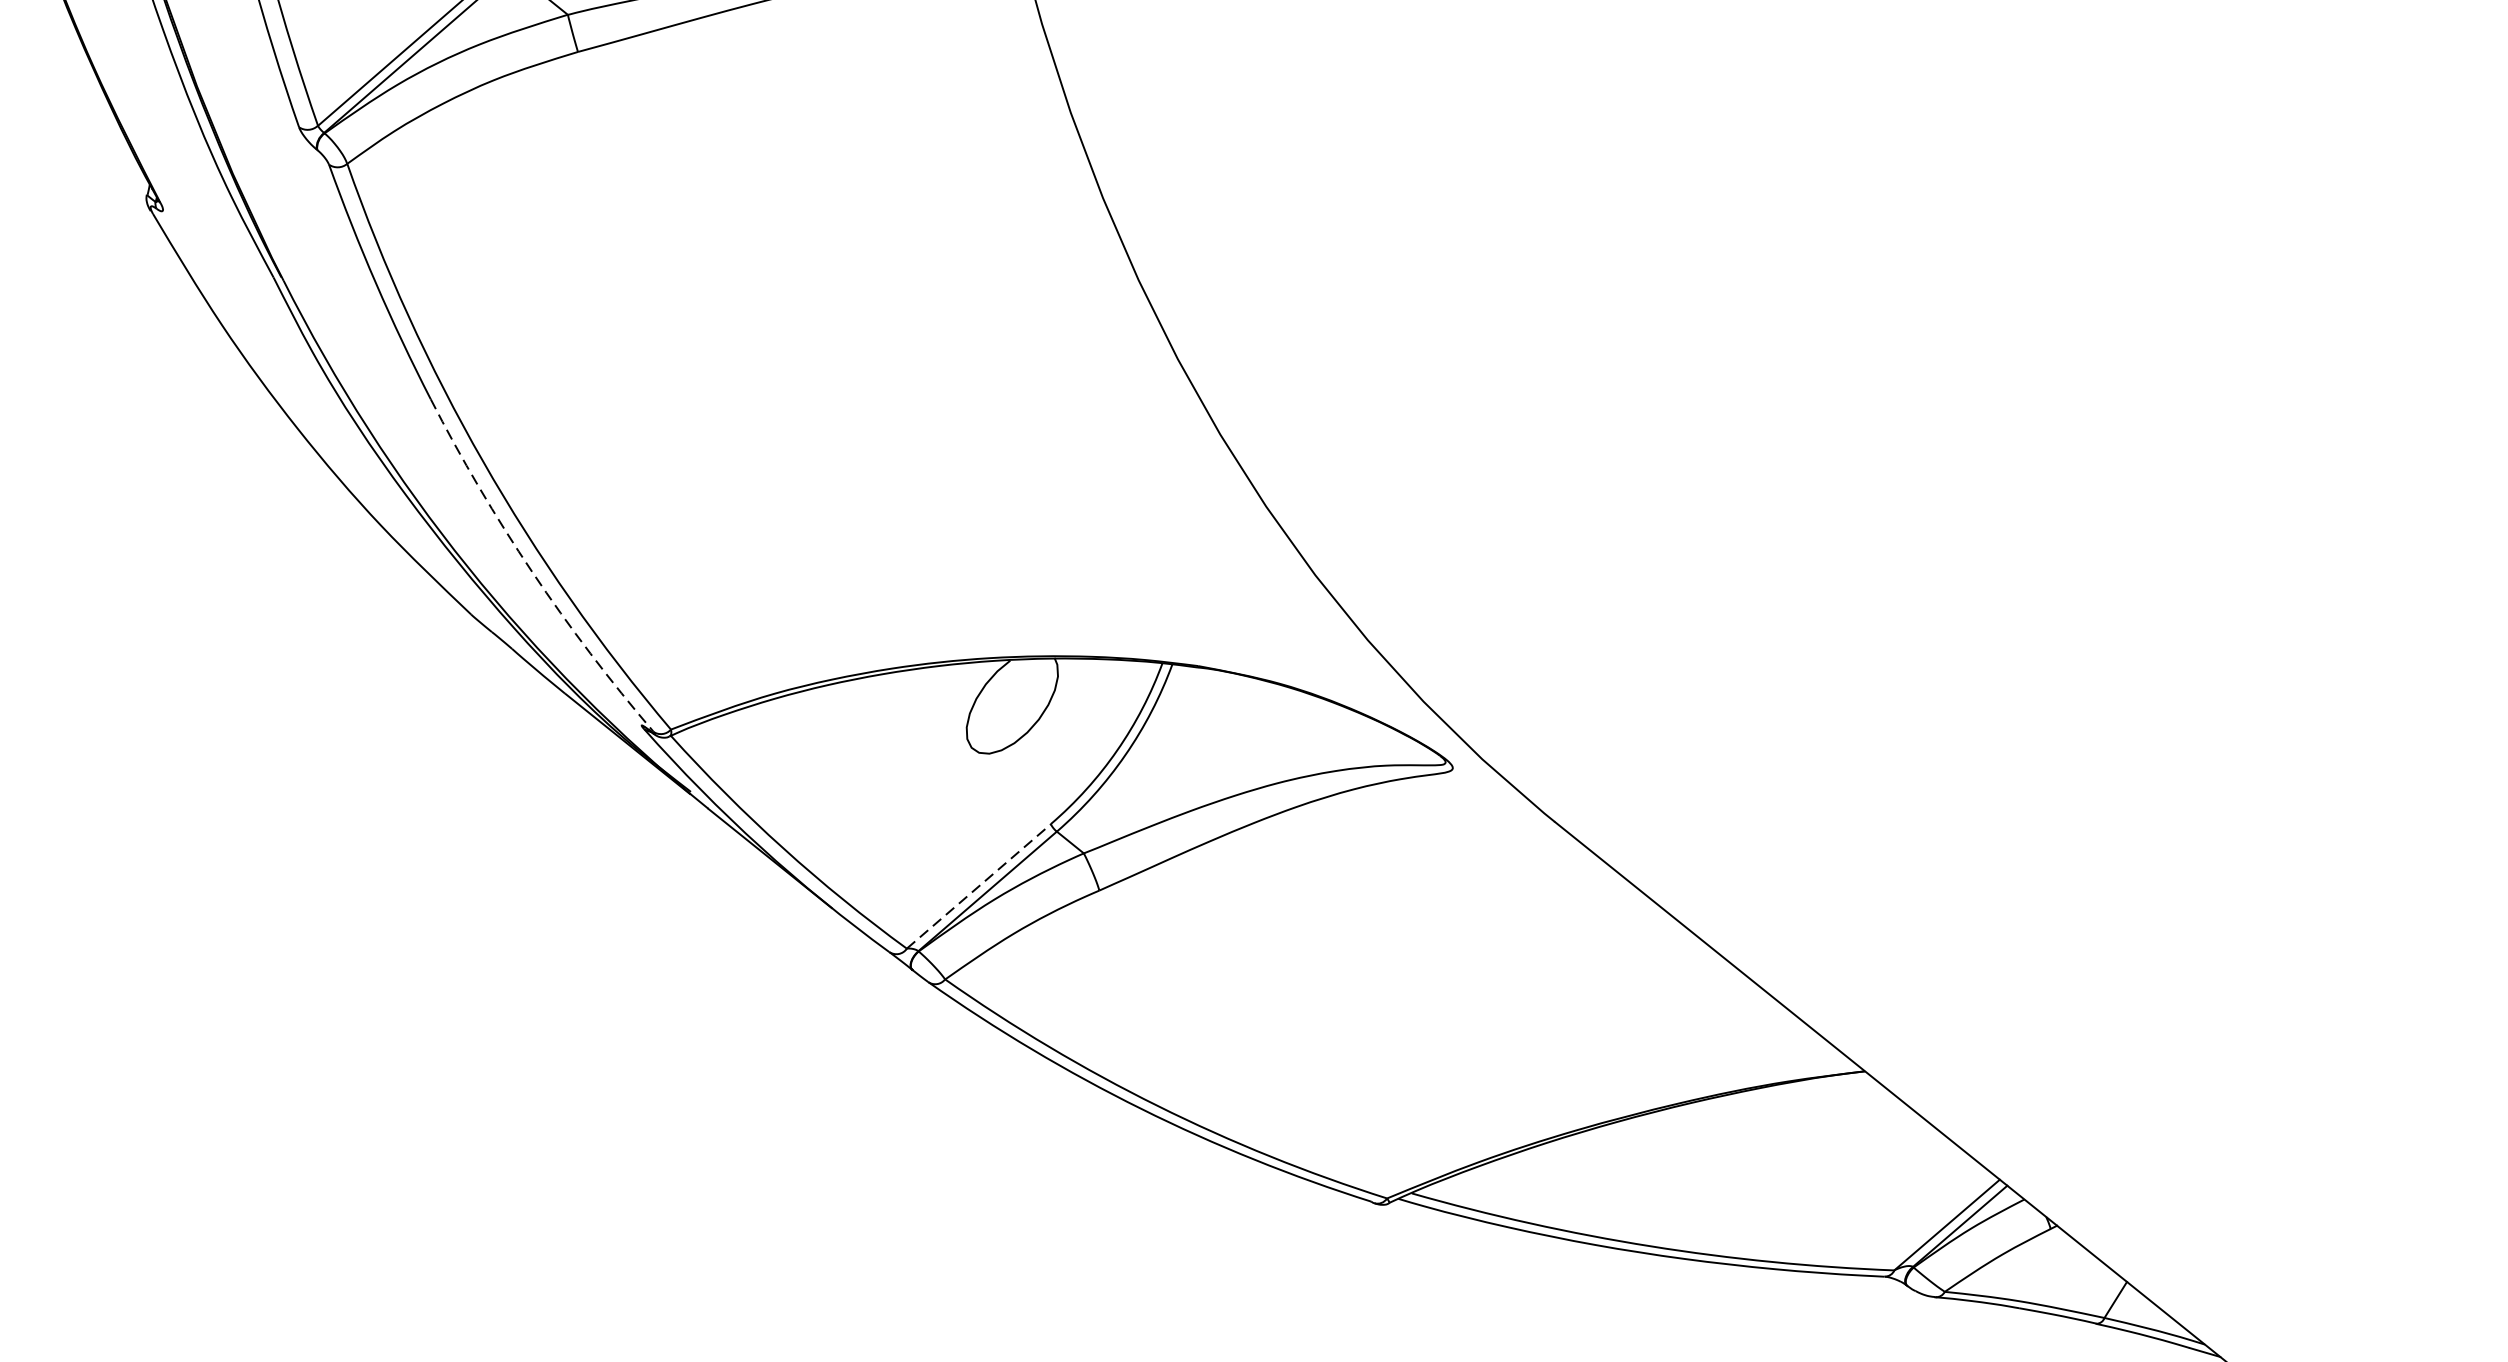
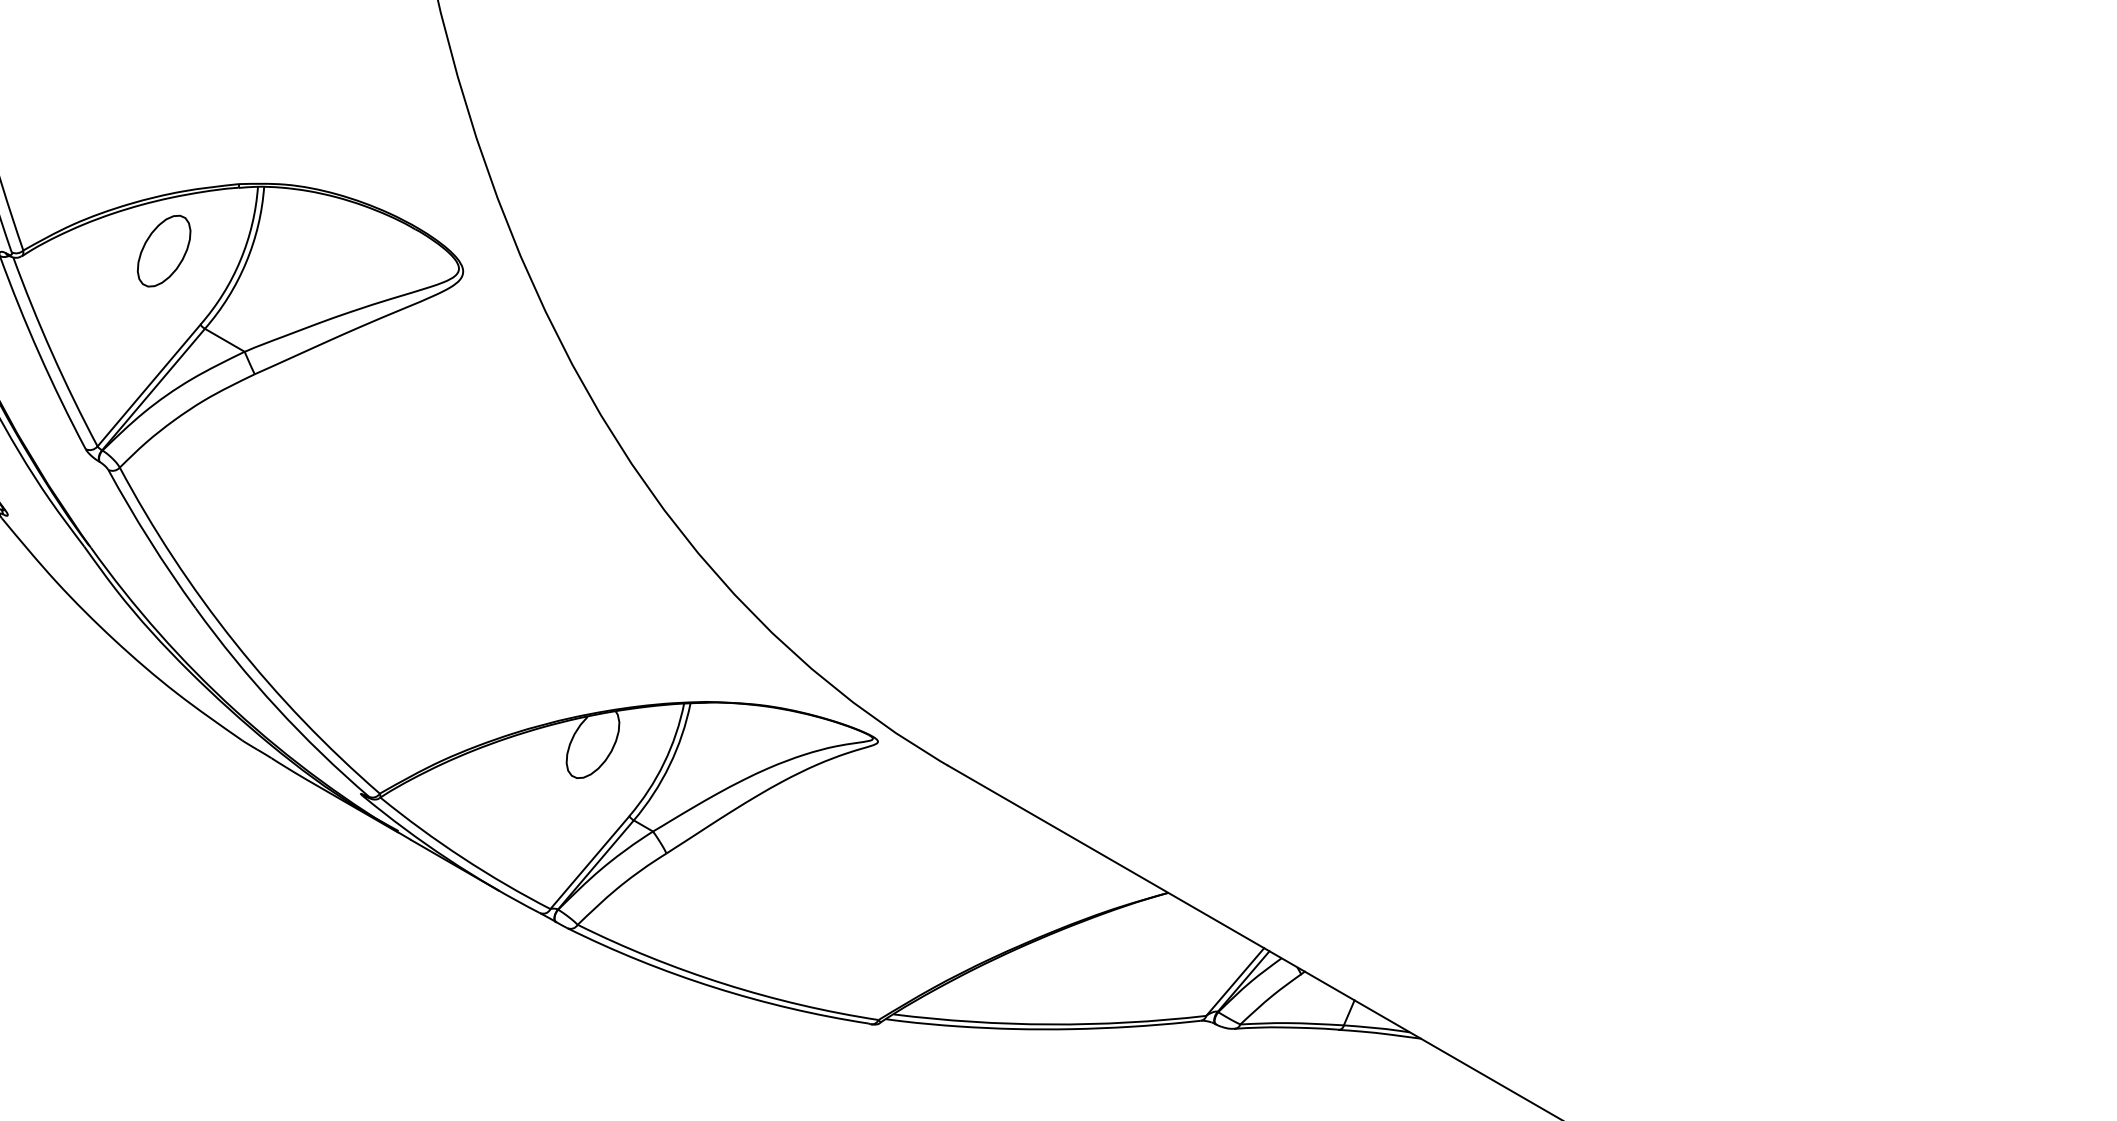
arc: (531, 571) -> (276, 707), dashed -> solid
line: (978, 886) -> (589, 862), dashed -> solid

